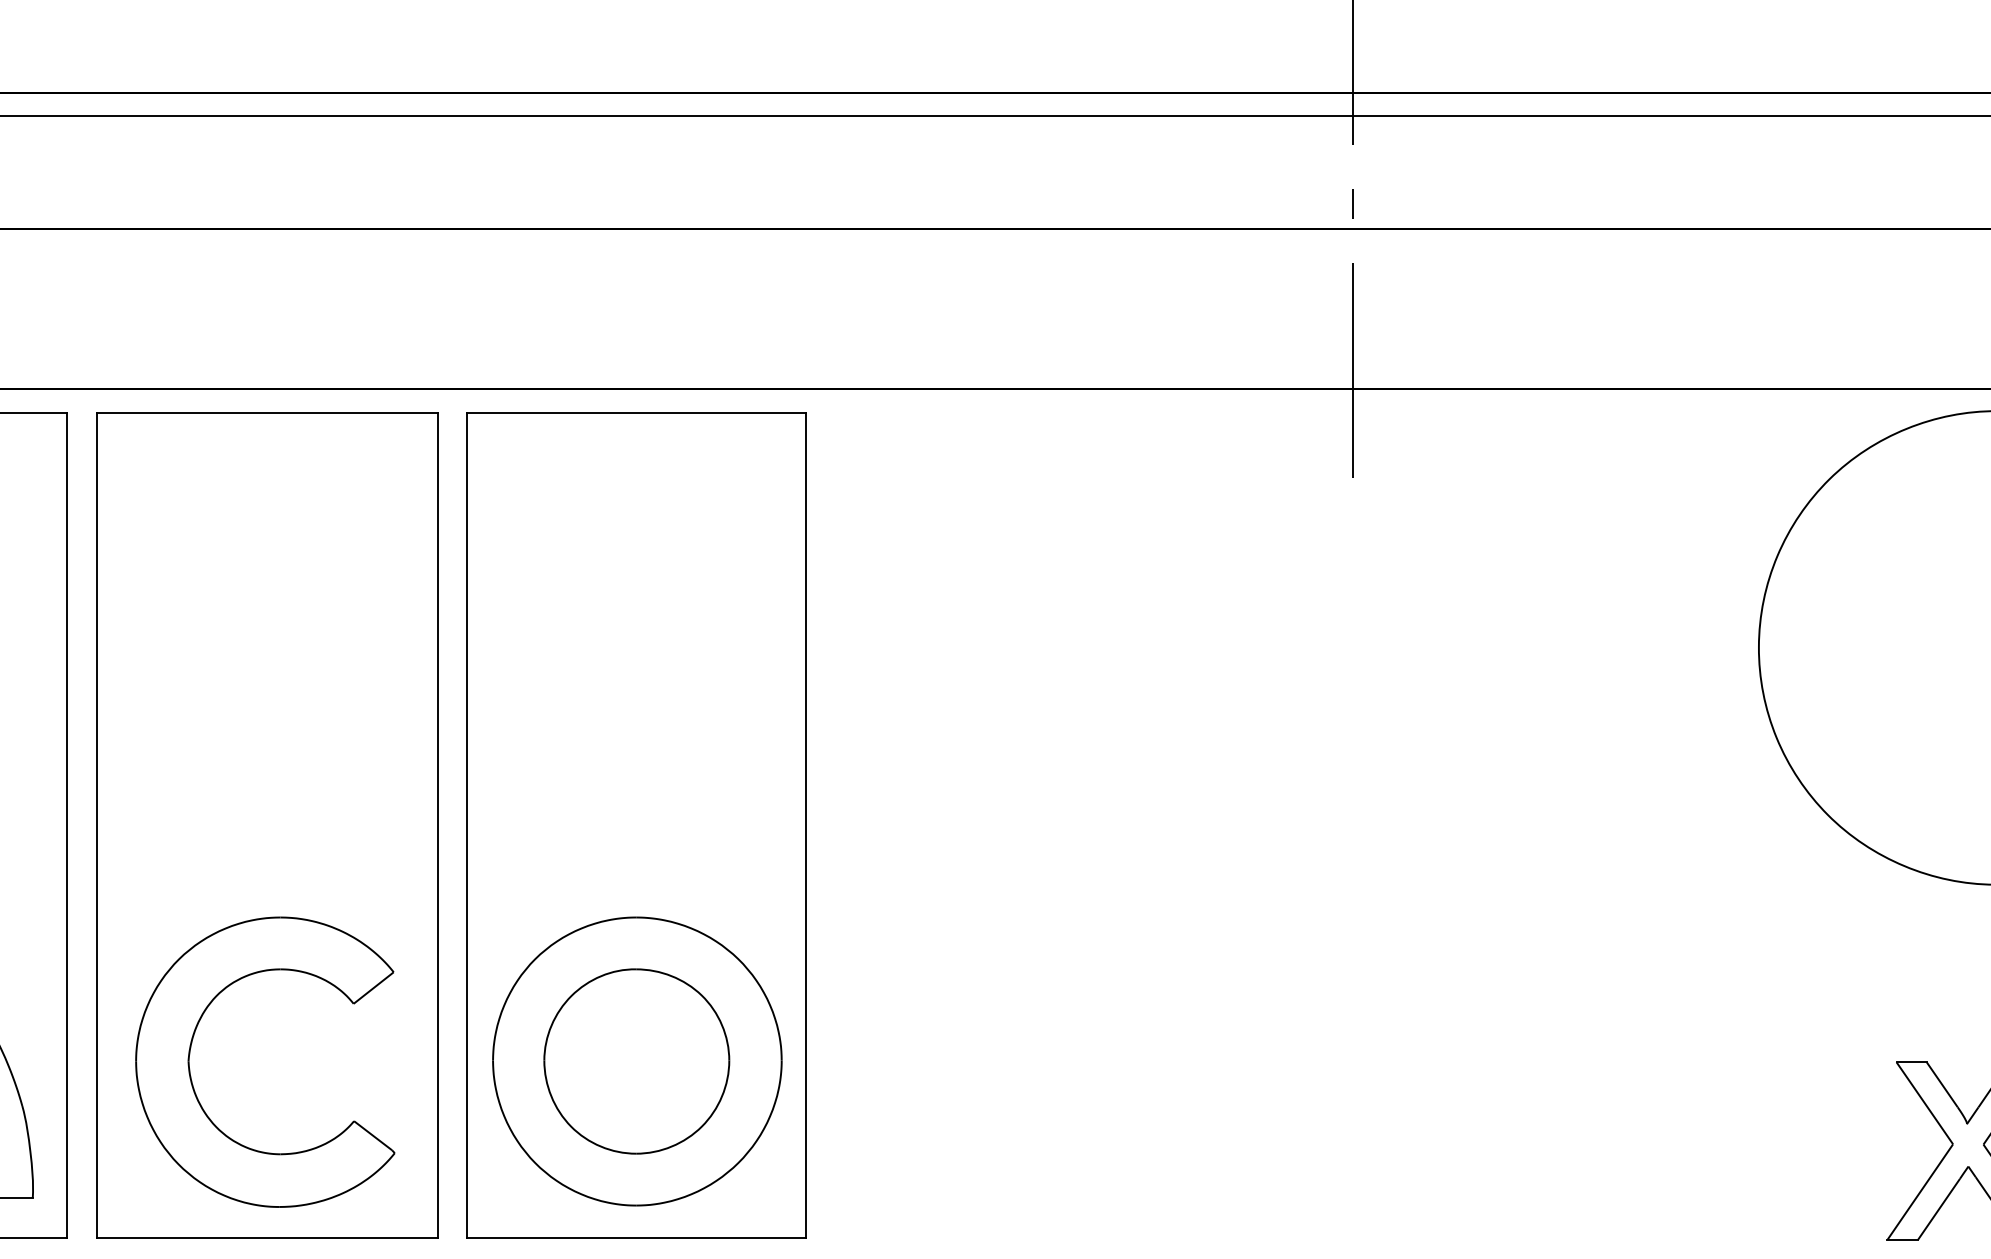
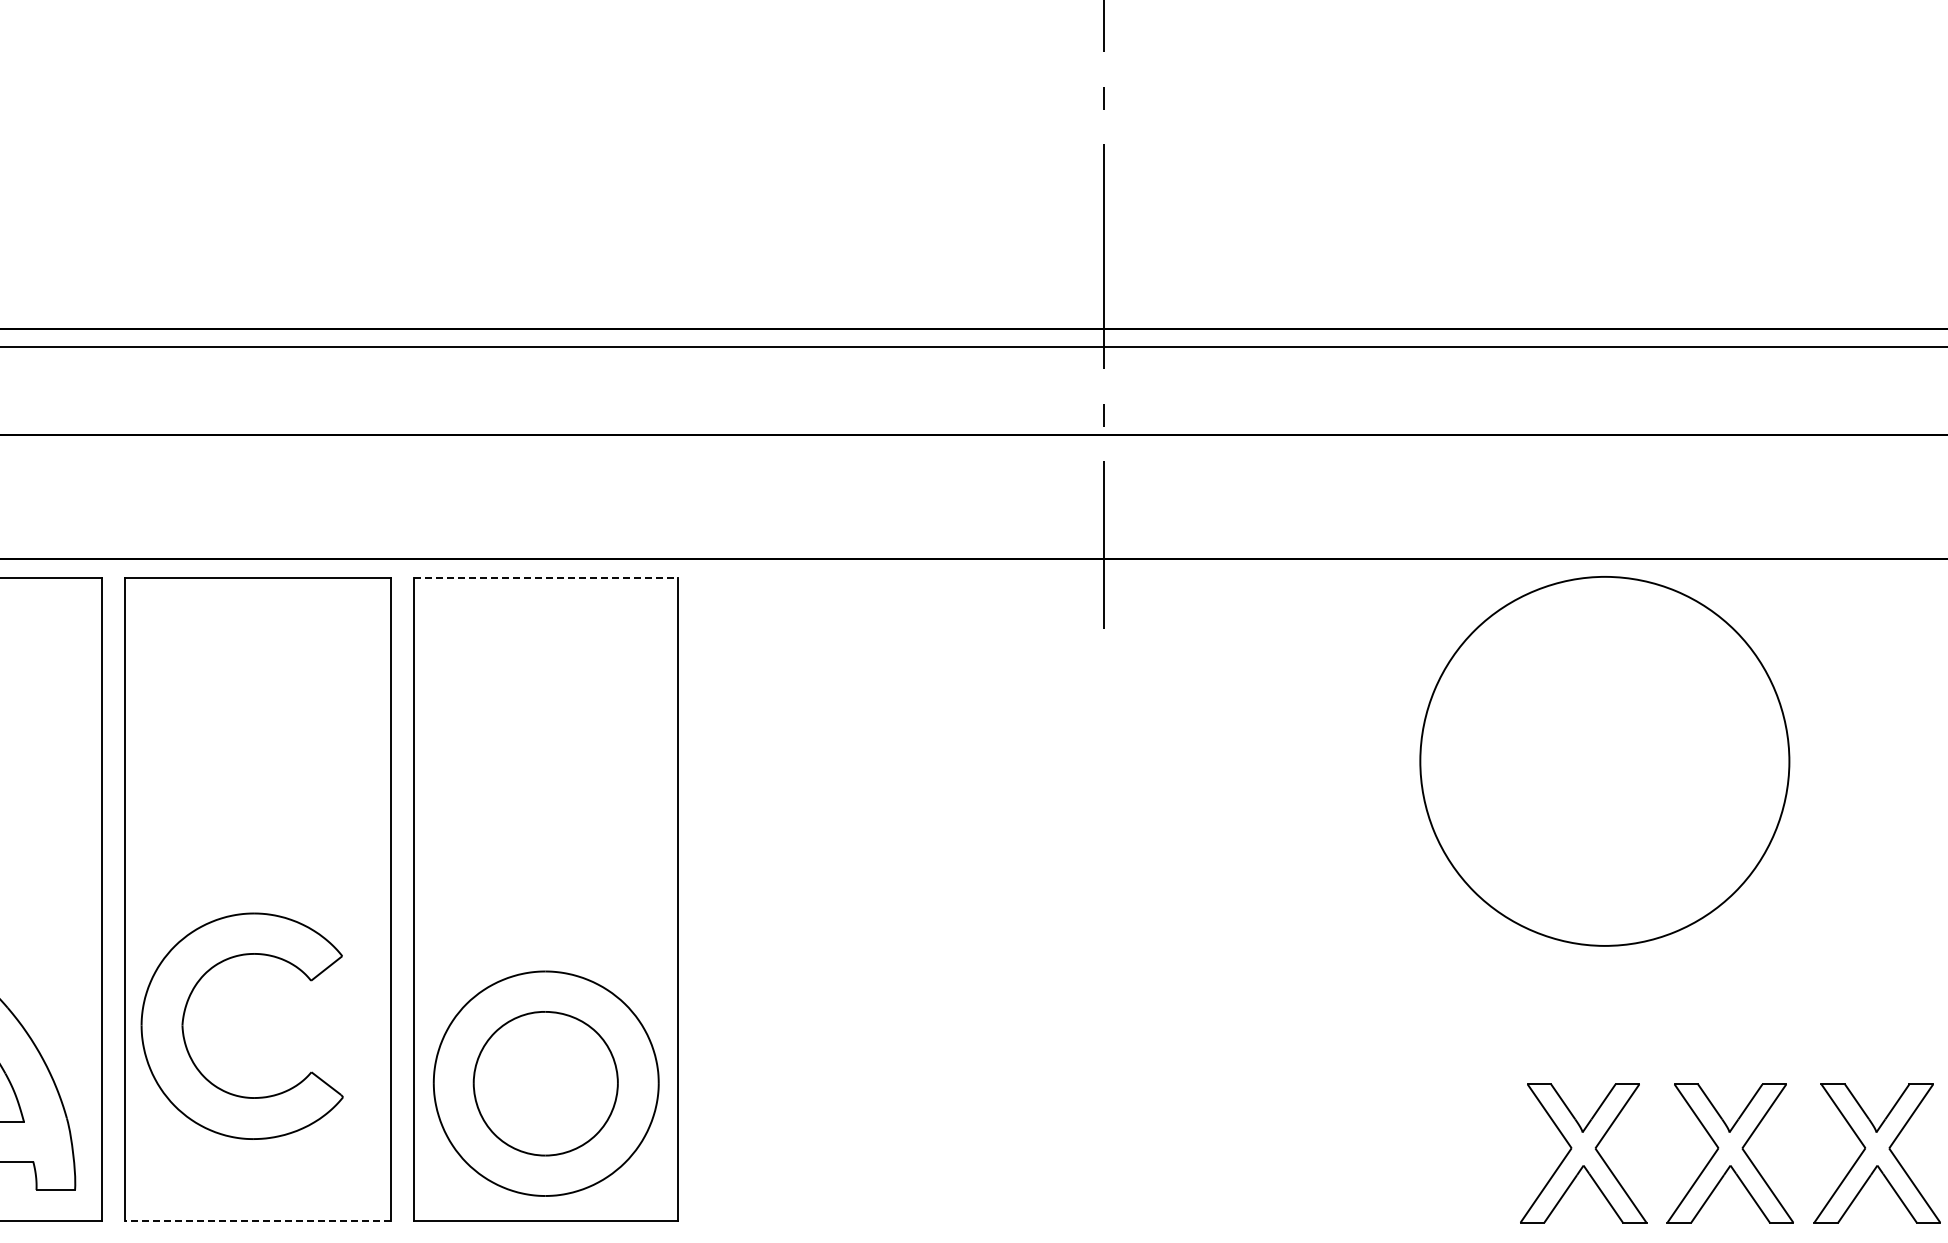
line: (637, 413) -> (546, 578), solid -> dashed
part: (191, 1052) -> (184, 1018), moved
line: (266, 1238) -> (257, 1221), solid -> dashed

